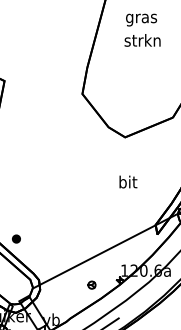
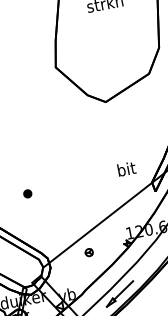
text: (128, 181) -> (126, 168), moved
part: (16, 238) -> (27, 193), moved
part: (91, 284) -> (88, 252), moved

